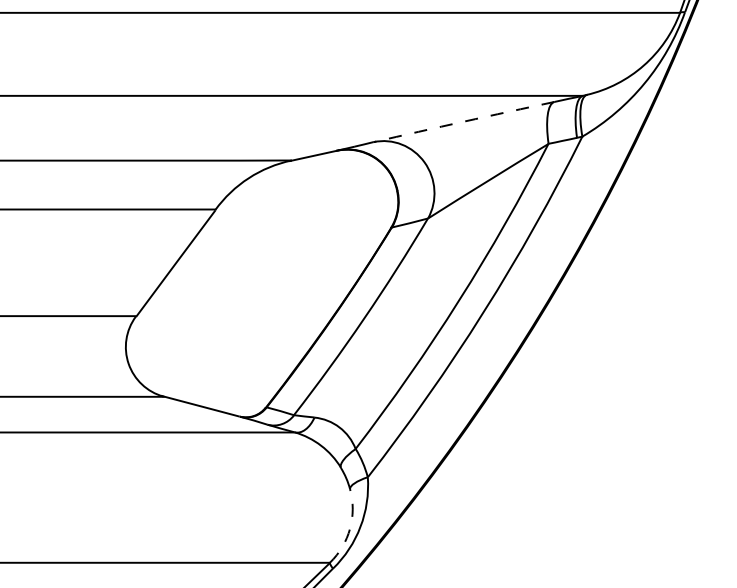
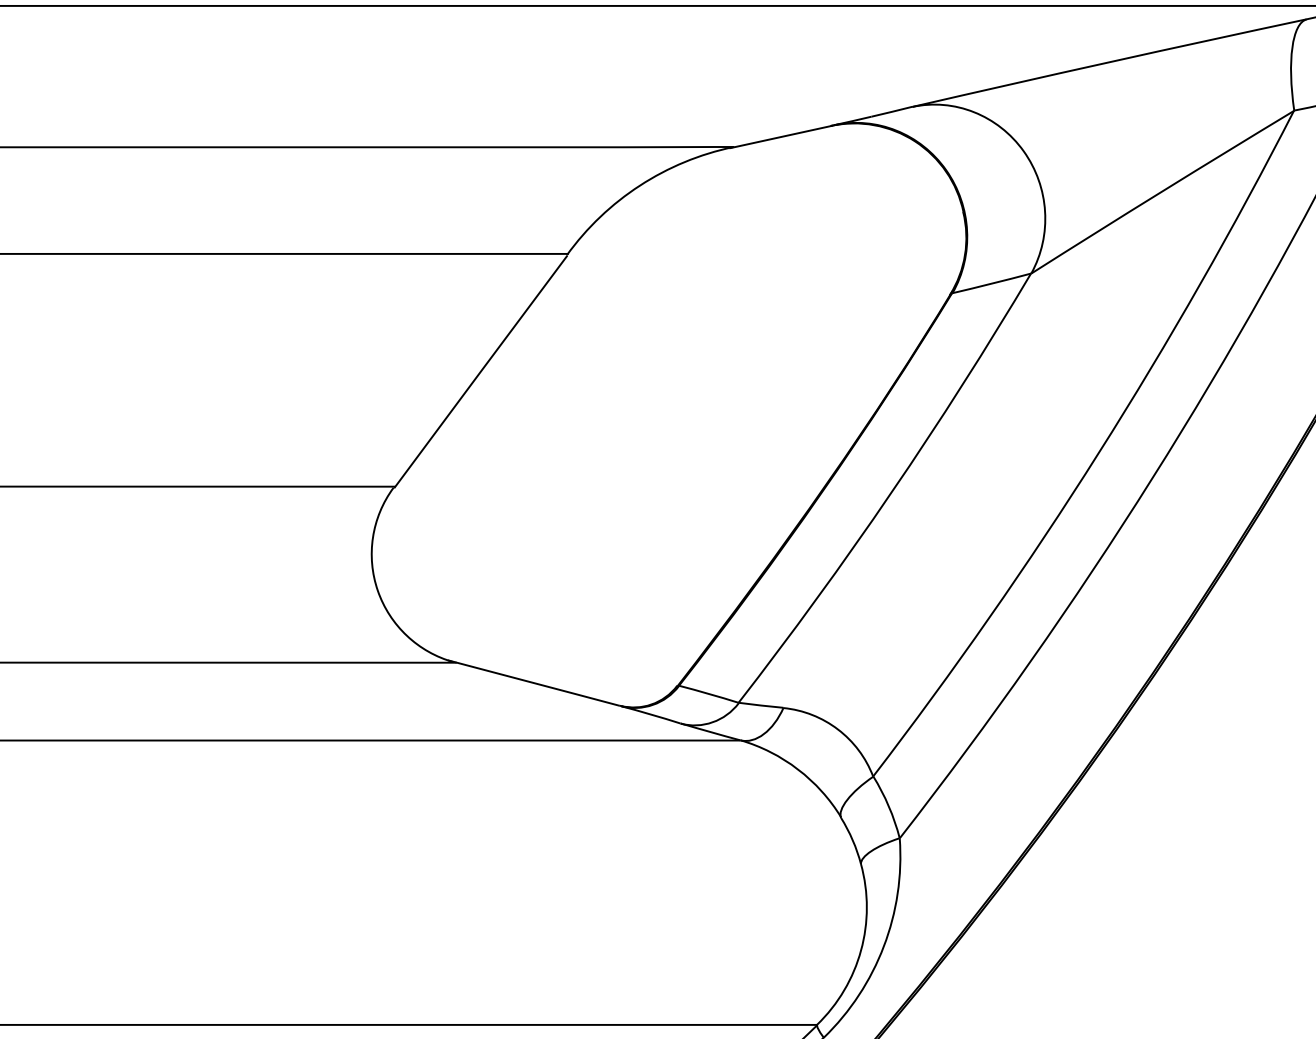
arc: (463, 121) -> (1108, 61), dashed -> solid
arc: (350, 528) -> (861, 950), dashed -> solid

